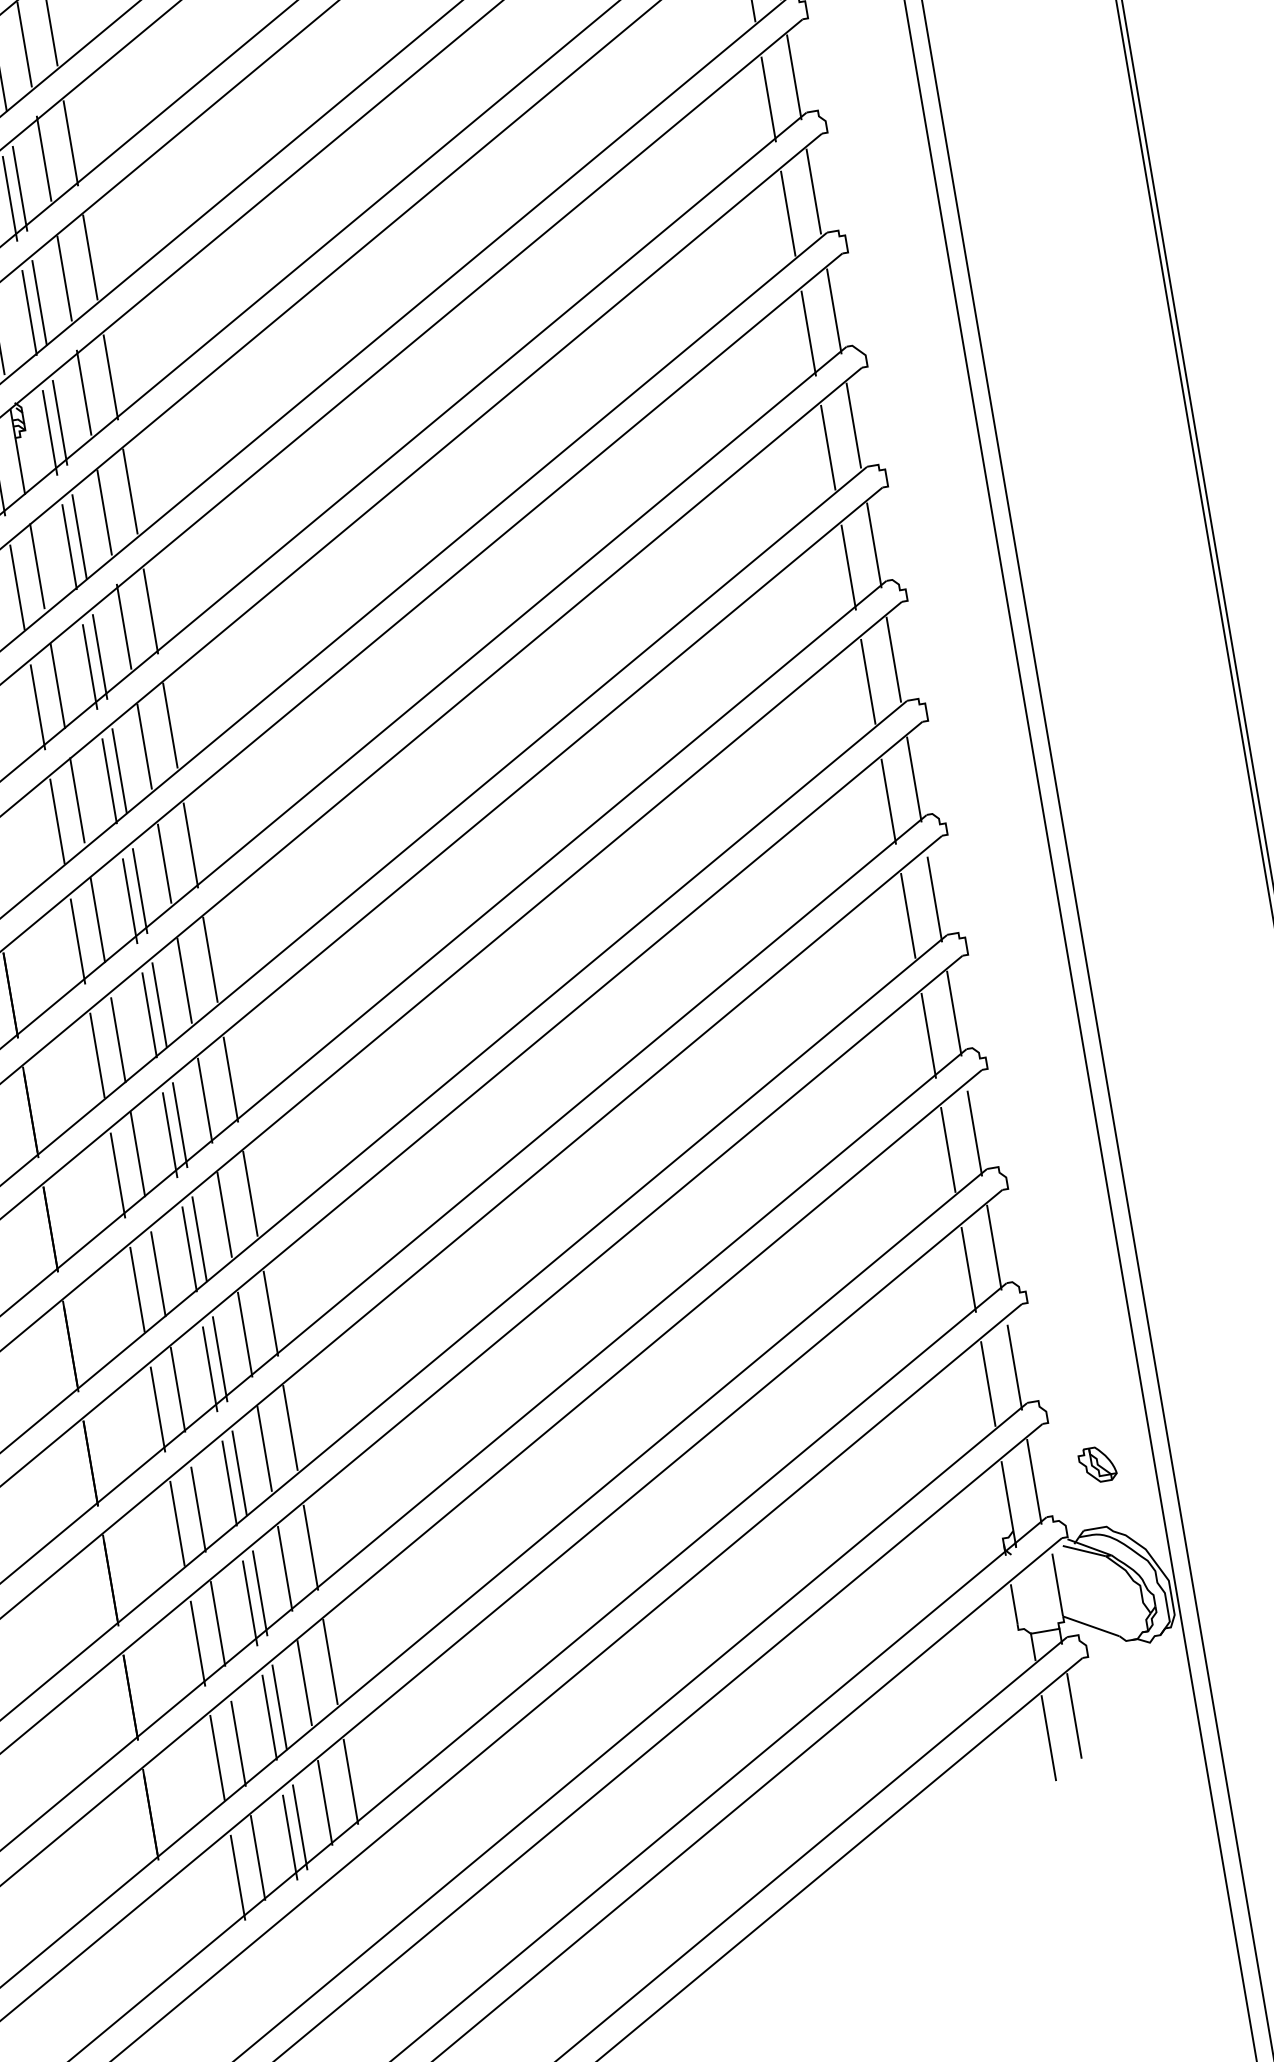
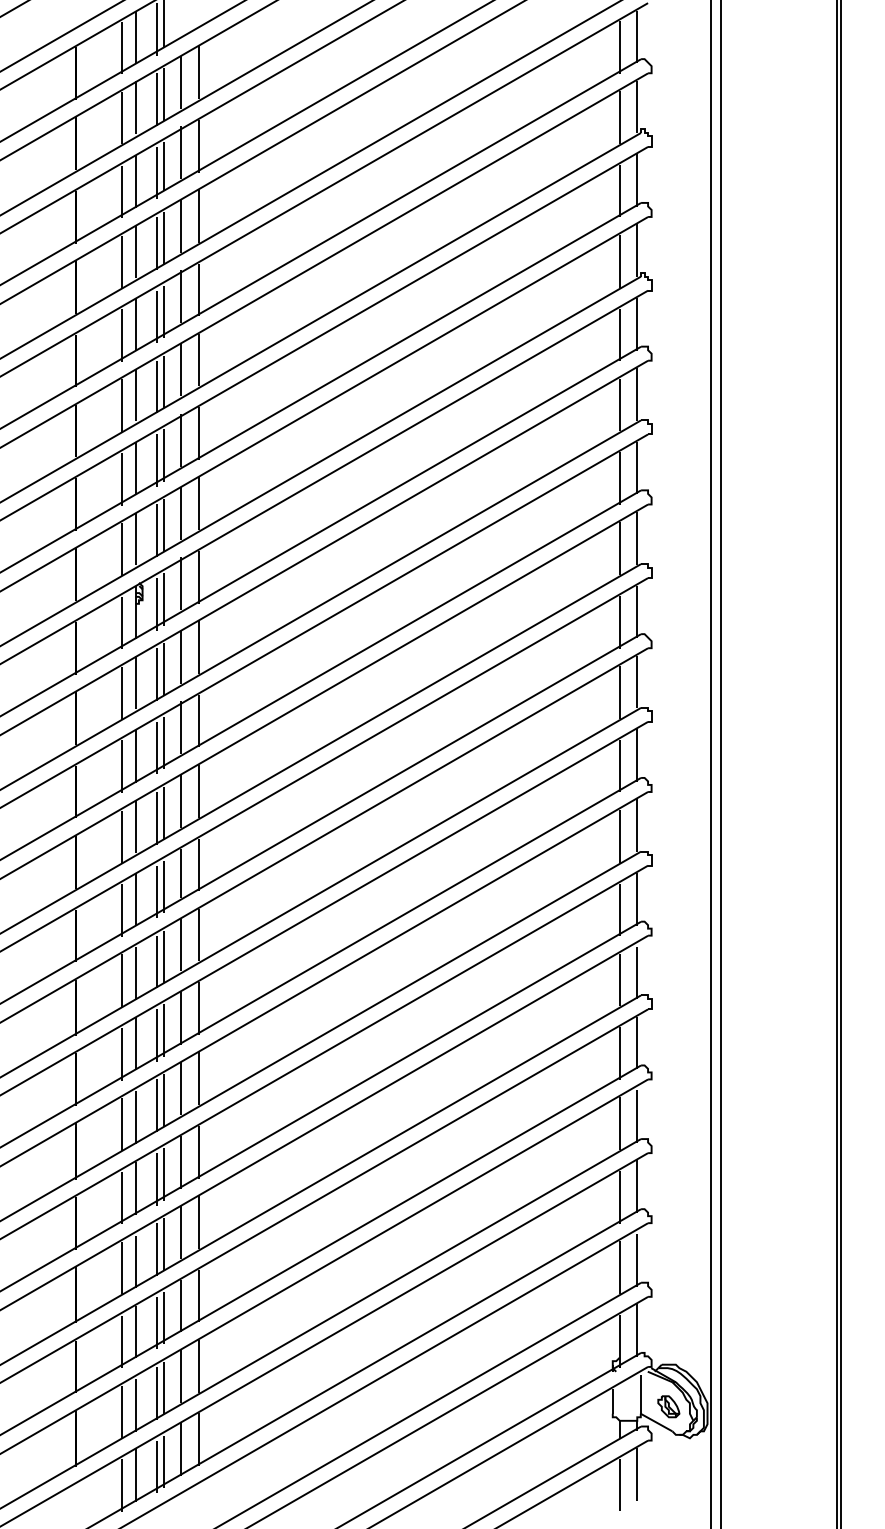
part: (1097, 1464) -> (668, 1406), moved

